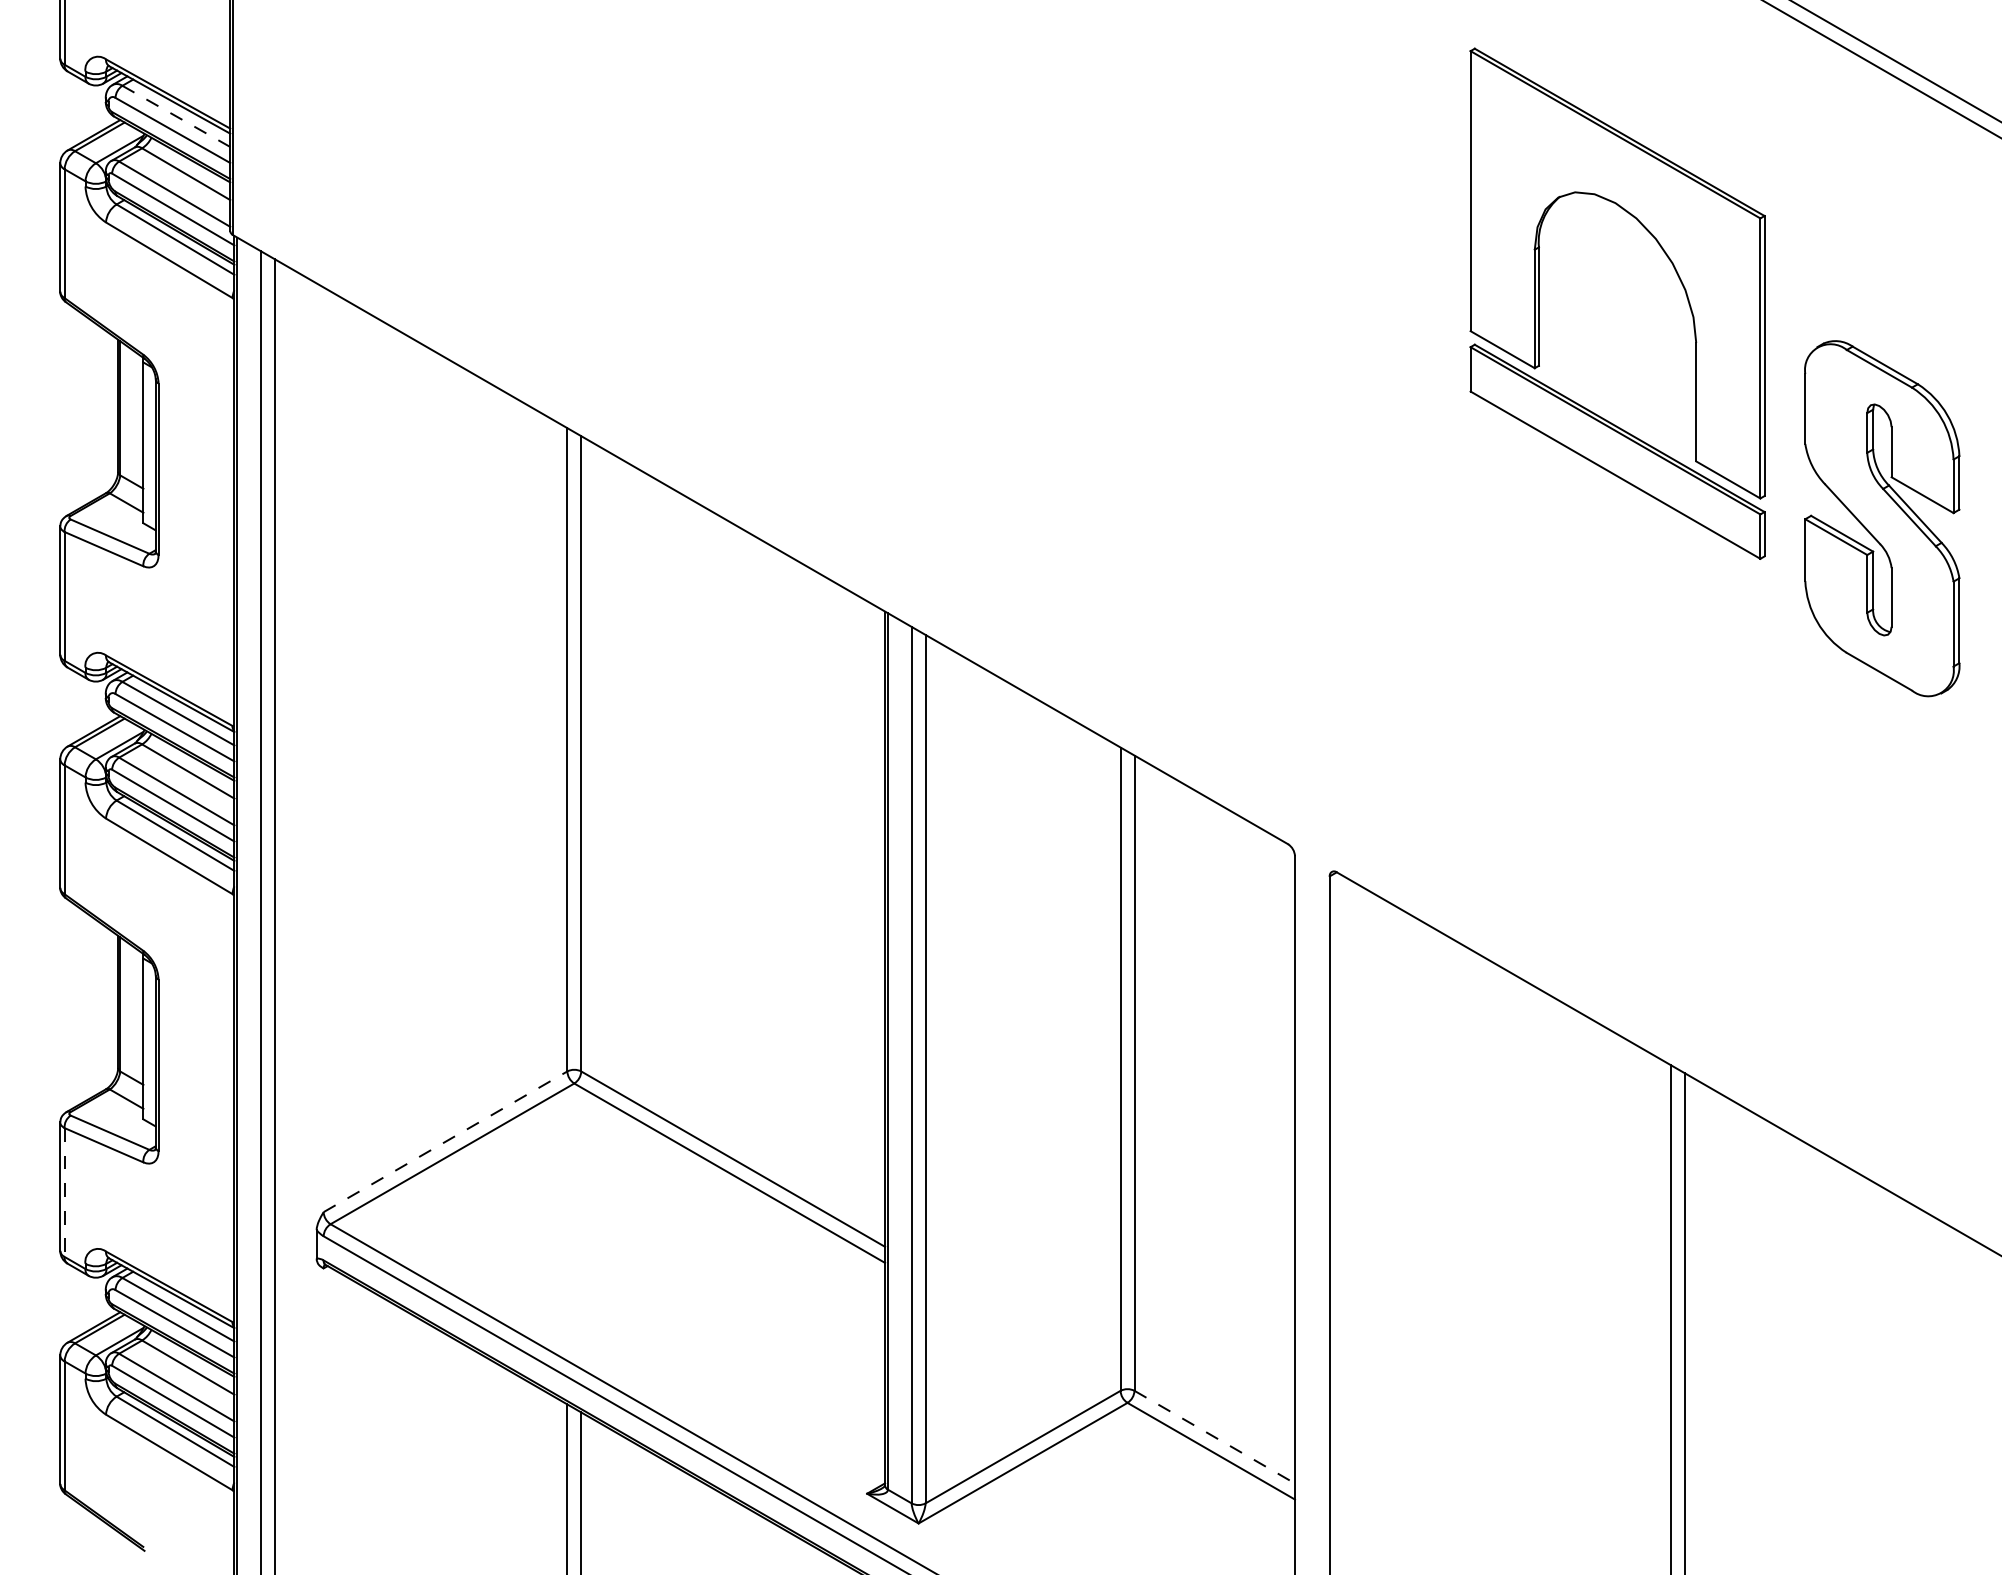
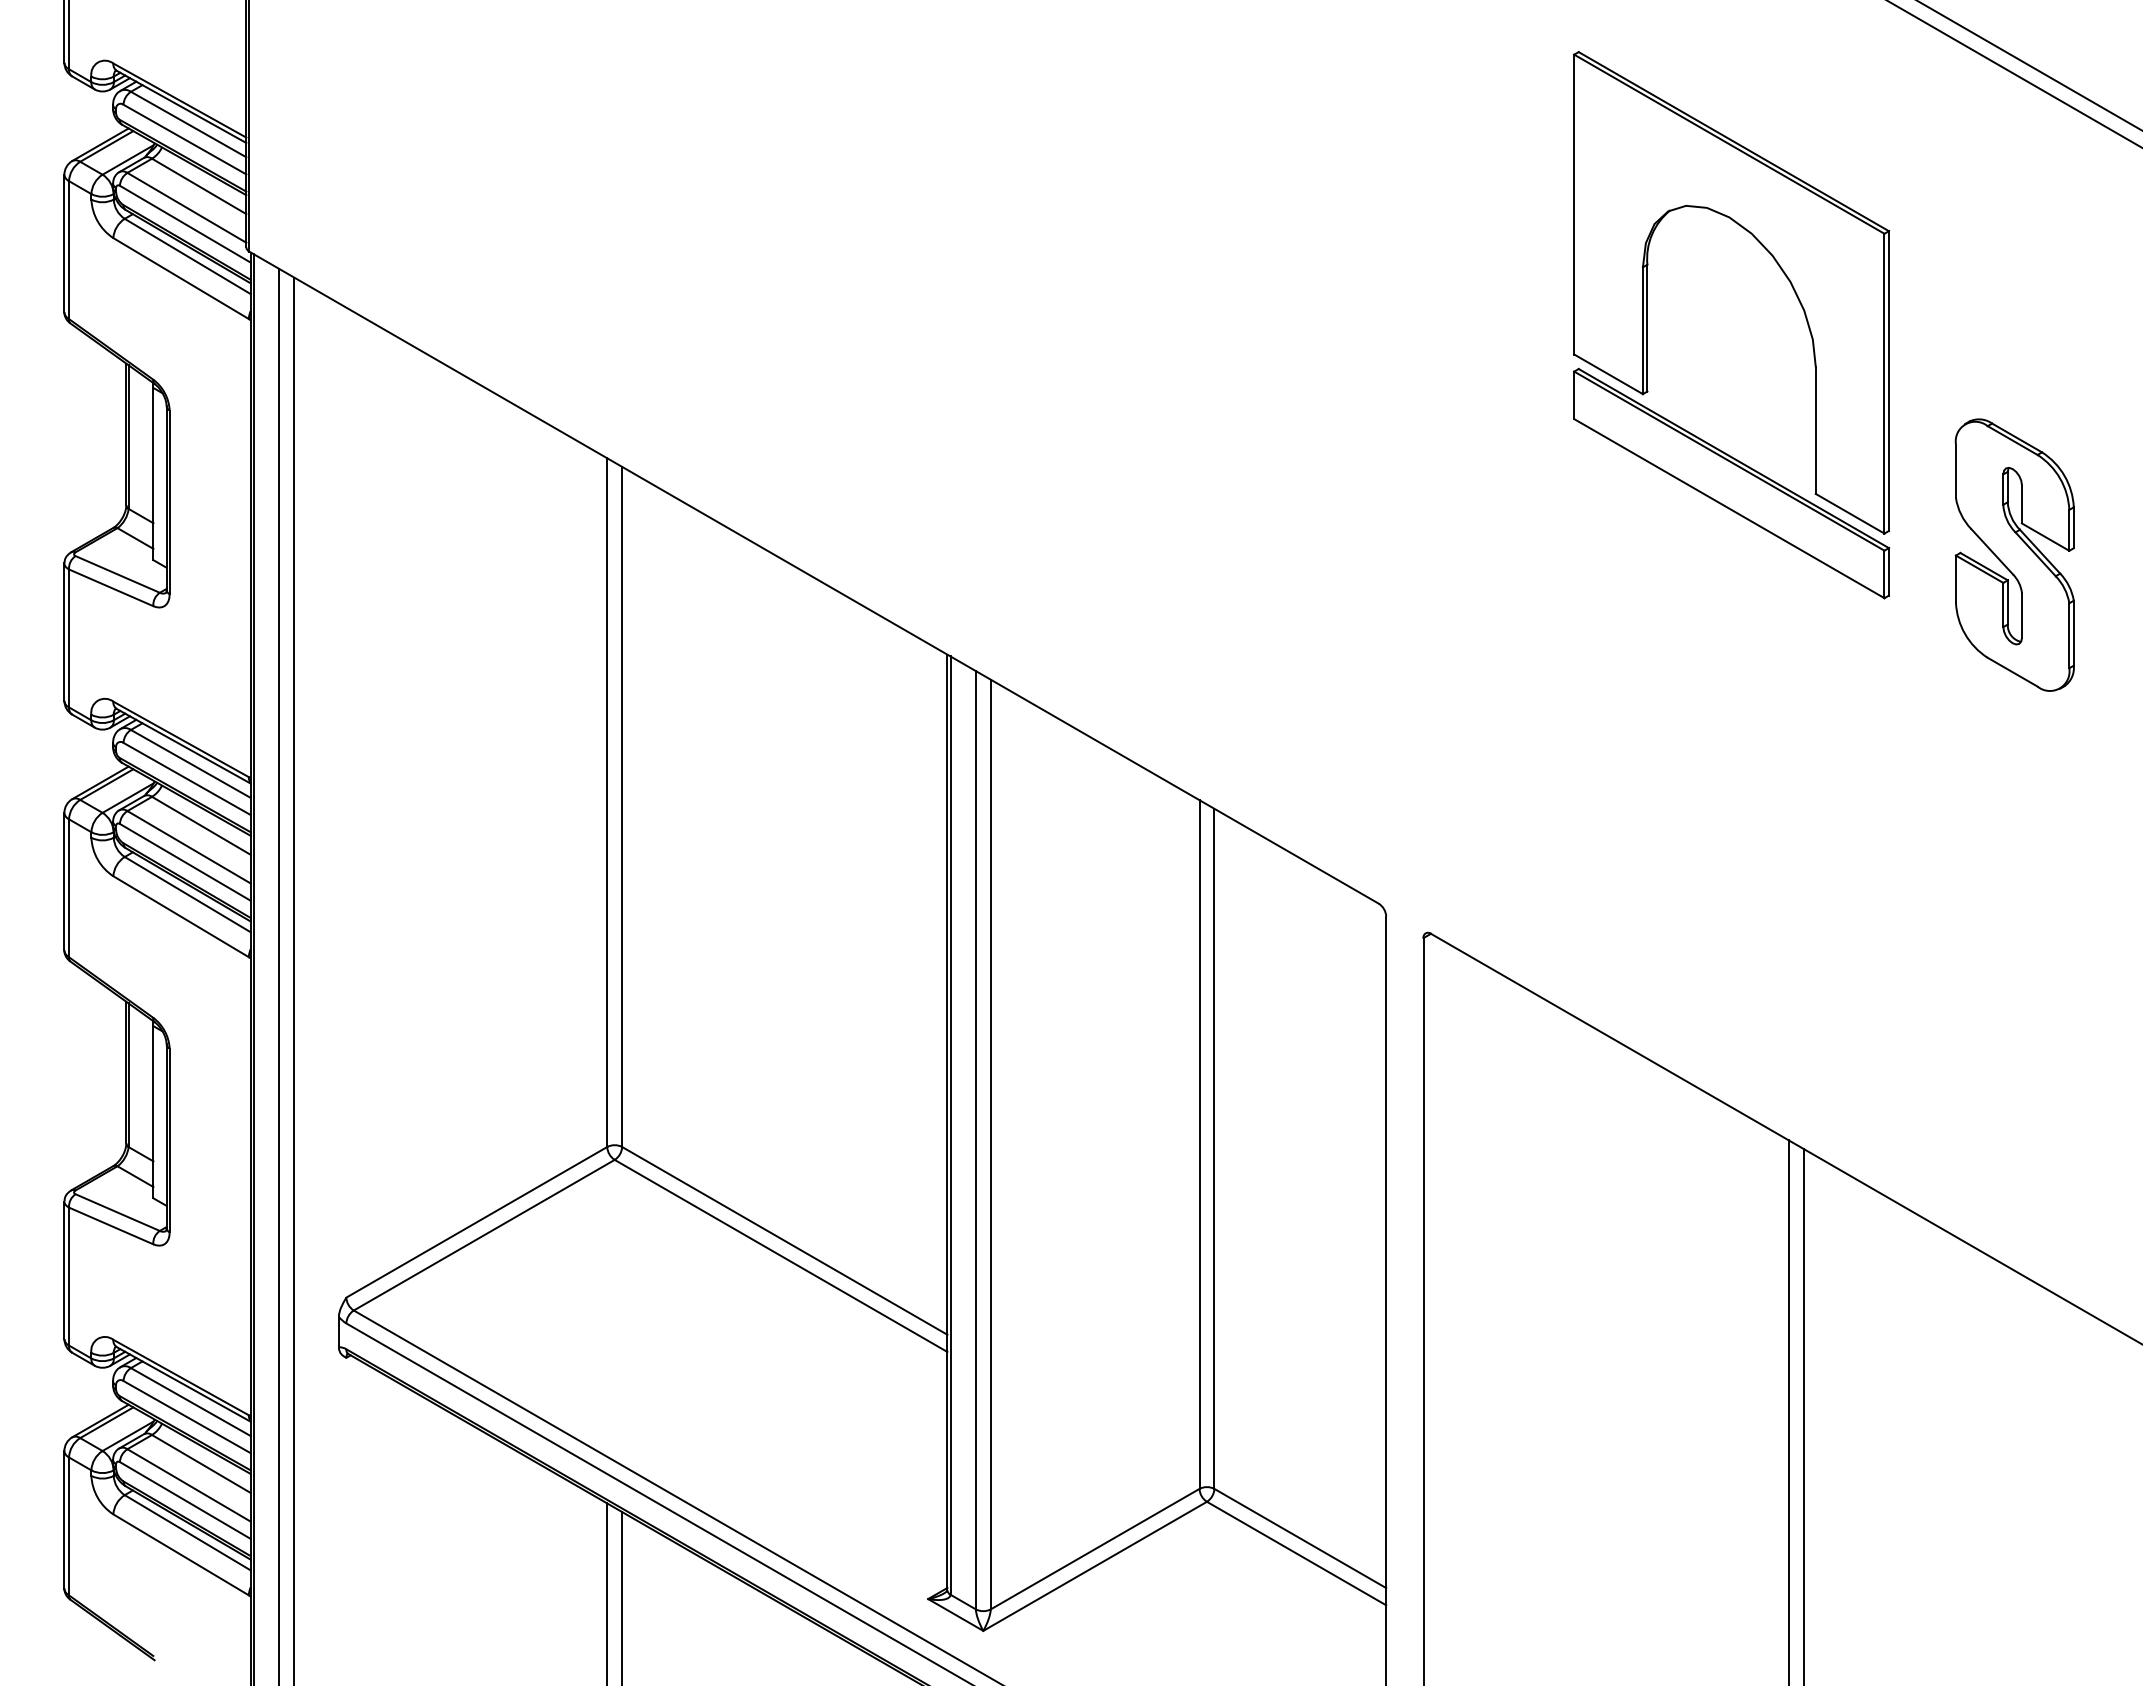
line: (177, 116) -> (189, 124), dashed -> solid
part: (1881, 518) -> (2014, 554), size x0.71
line: (445, 1141) -> (476, 1222), dashed -> solid
line: (65, 1192) -> (69, 1276), dashed -> solid
line: (1214, 1437) -> (1300, 1538), dashed -> solid

